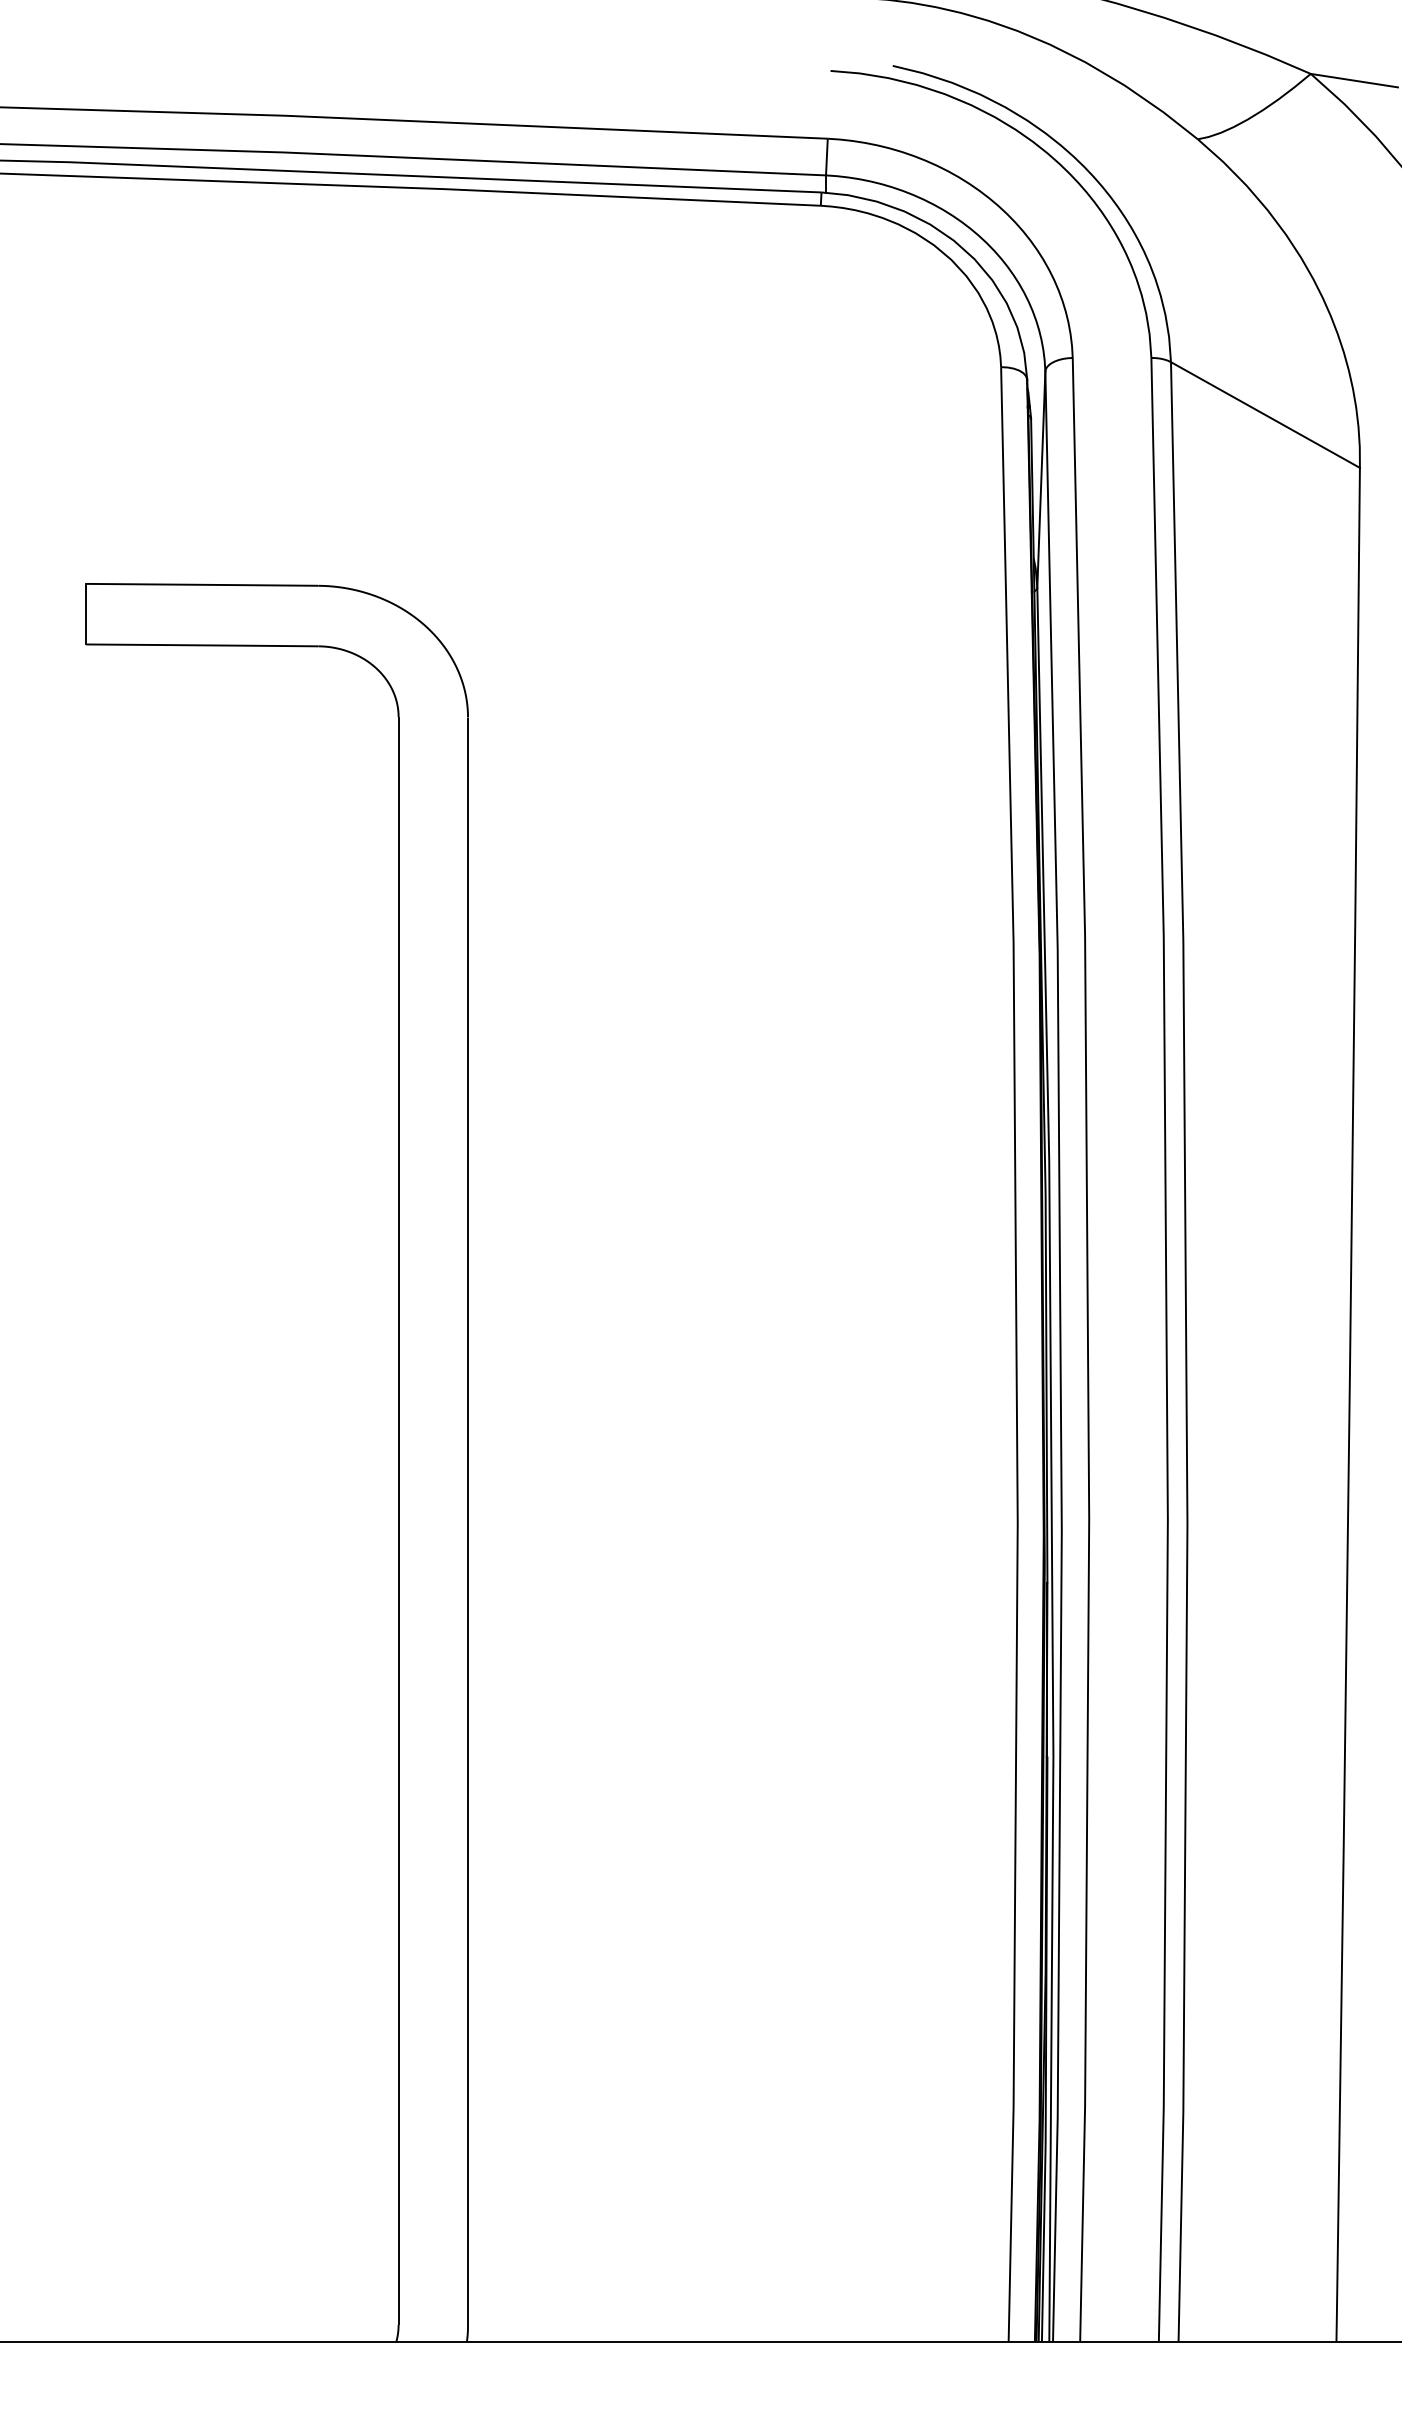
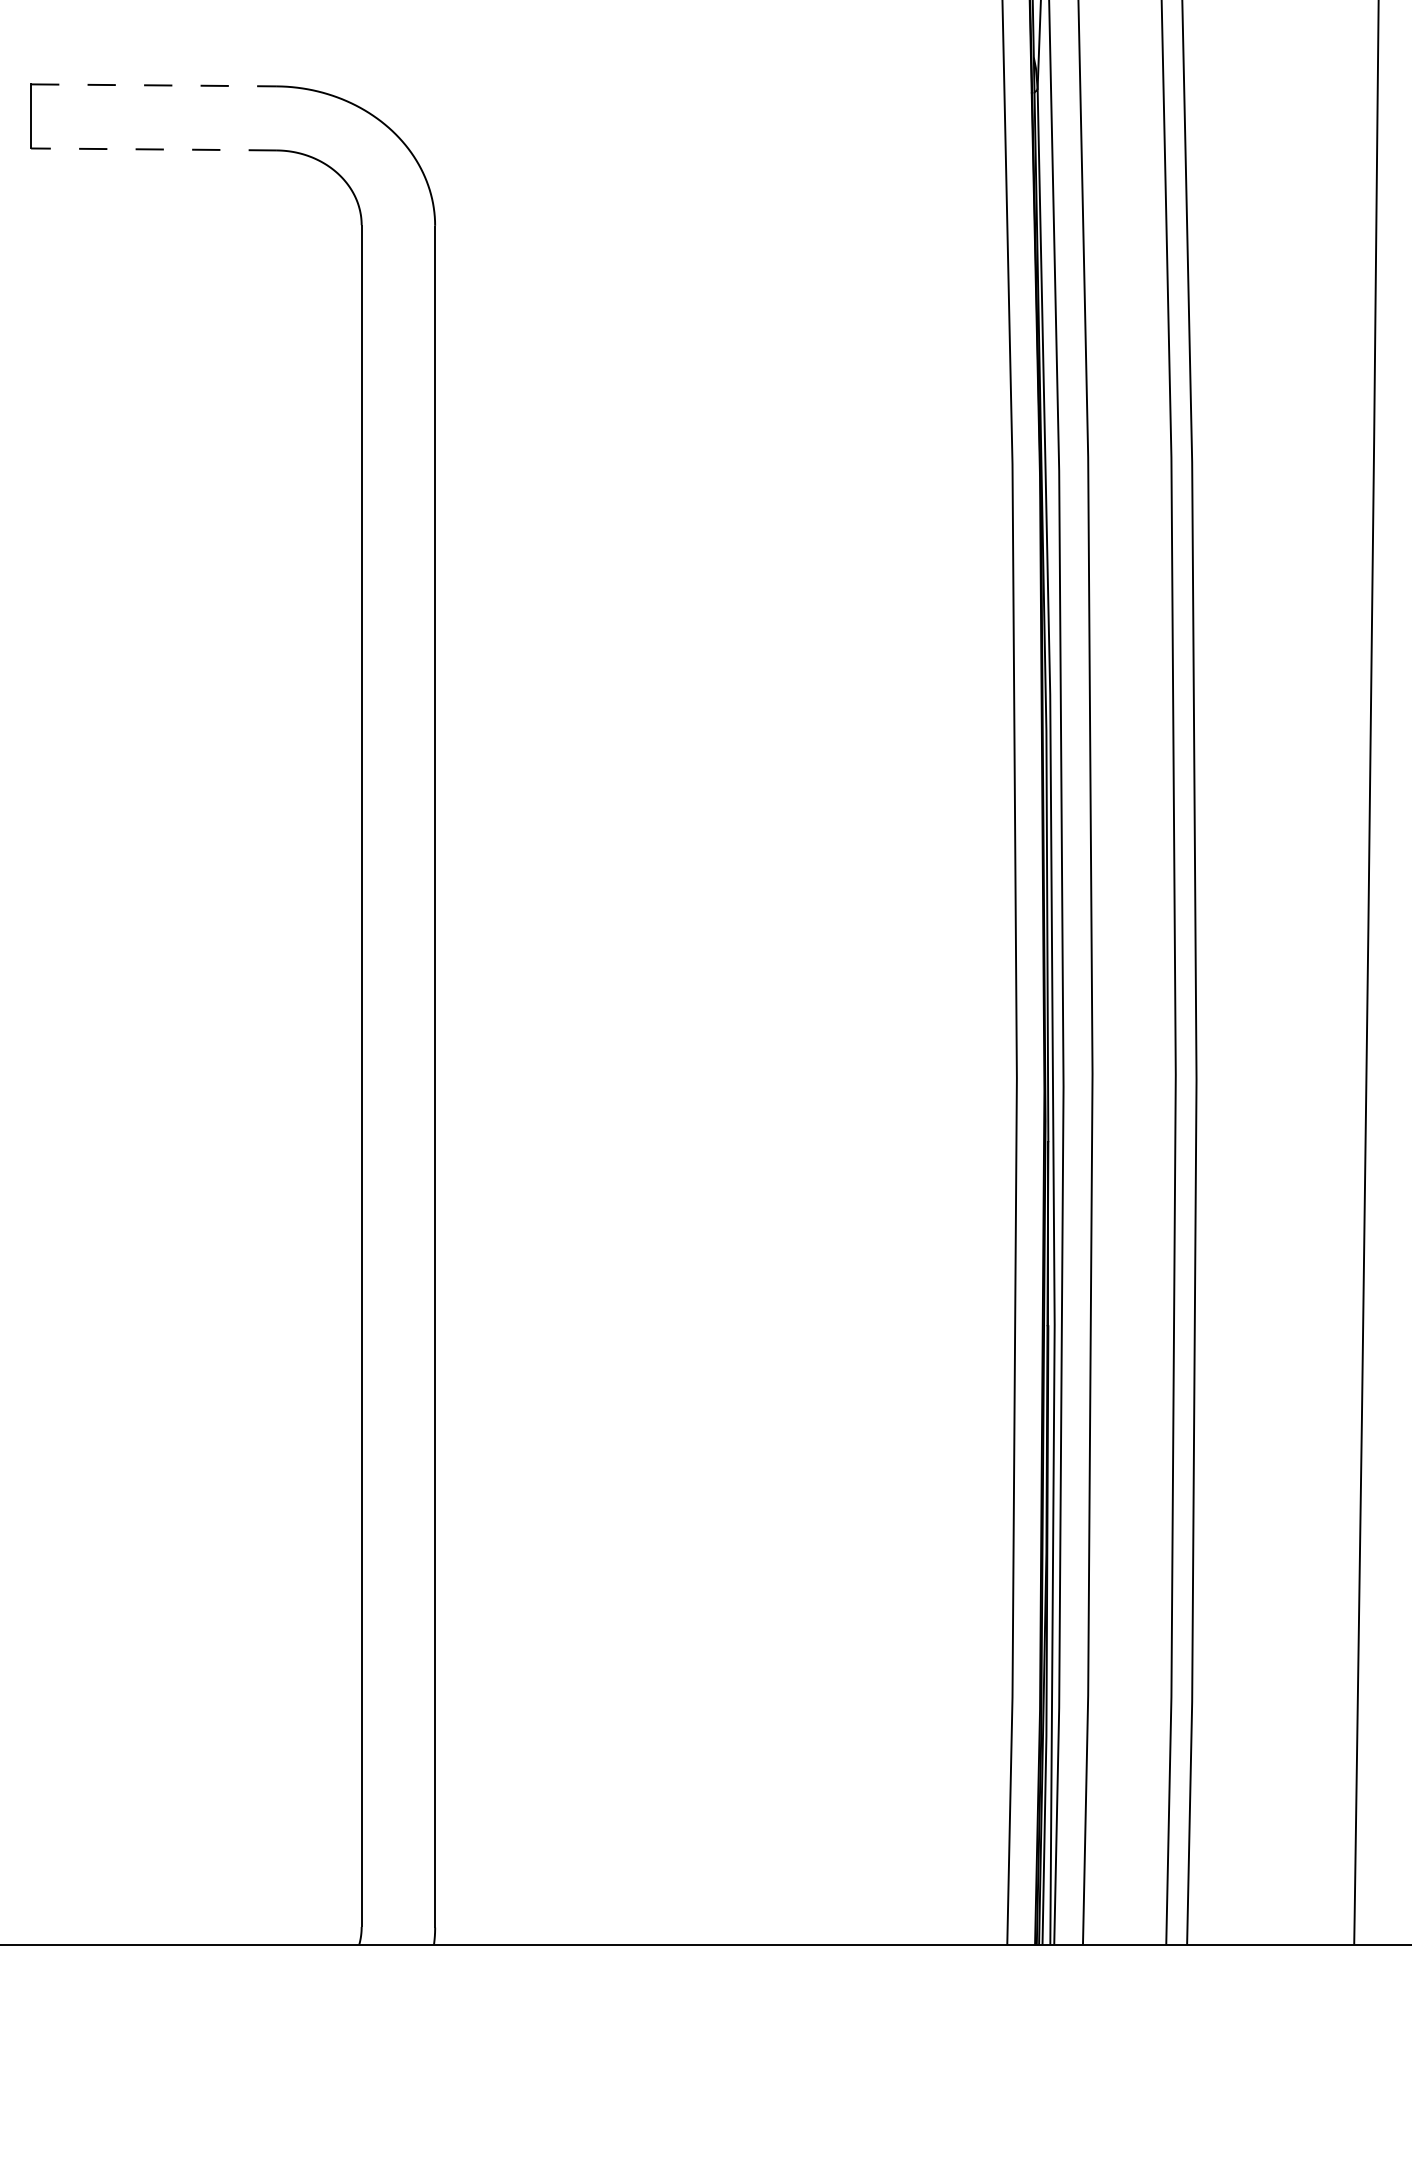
line: (202, 584) -> (154, 85), solid -> dashed
line: (202, 645) -> (154, 149), solid -> dashed

